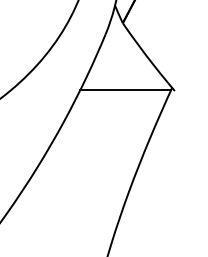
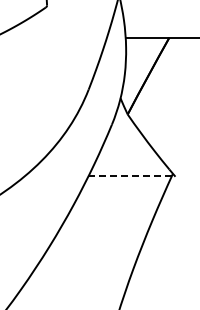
line: (125, 89) -> (130, 175), solid -> dashed

